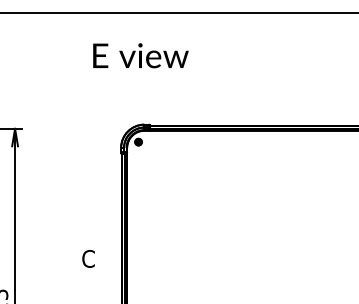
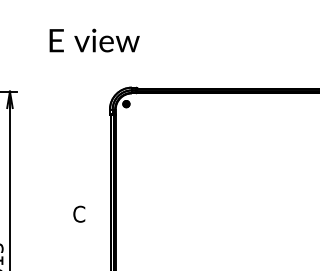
text: (140, 55) -> (94, 40), moved

